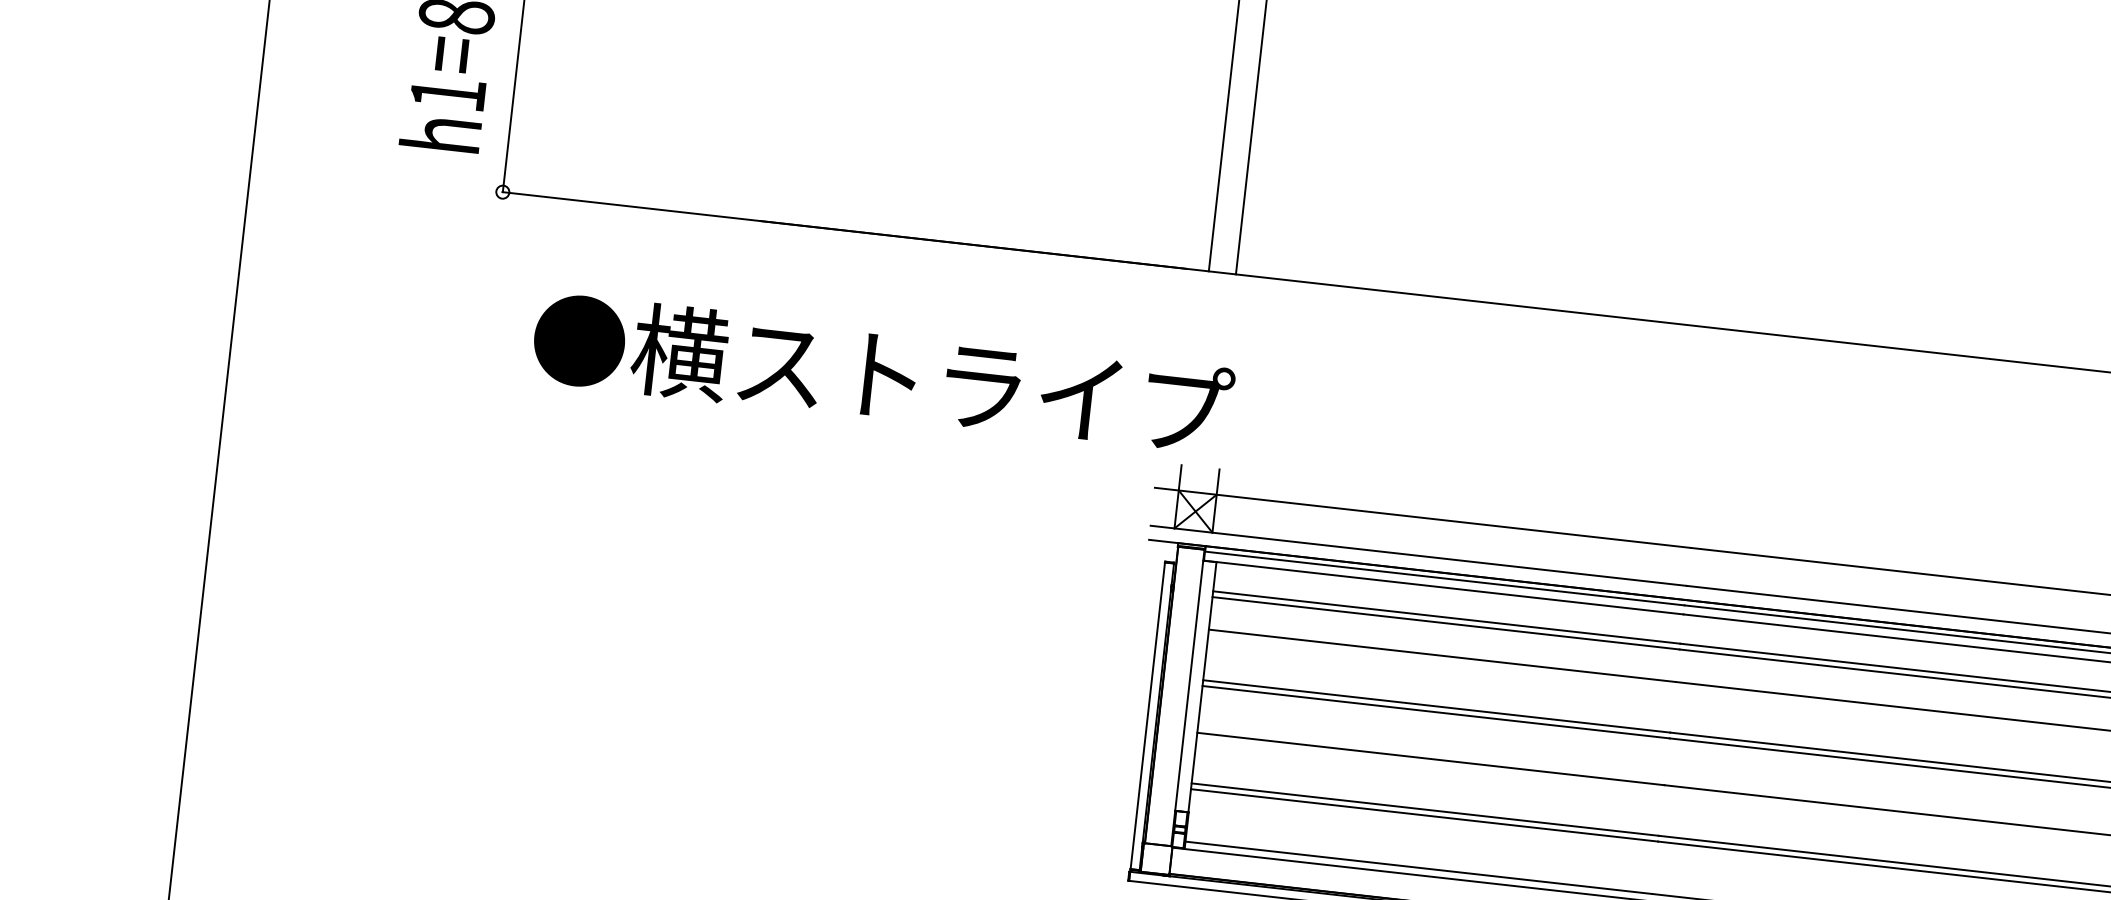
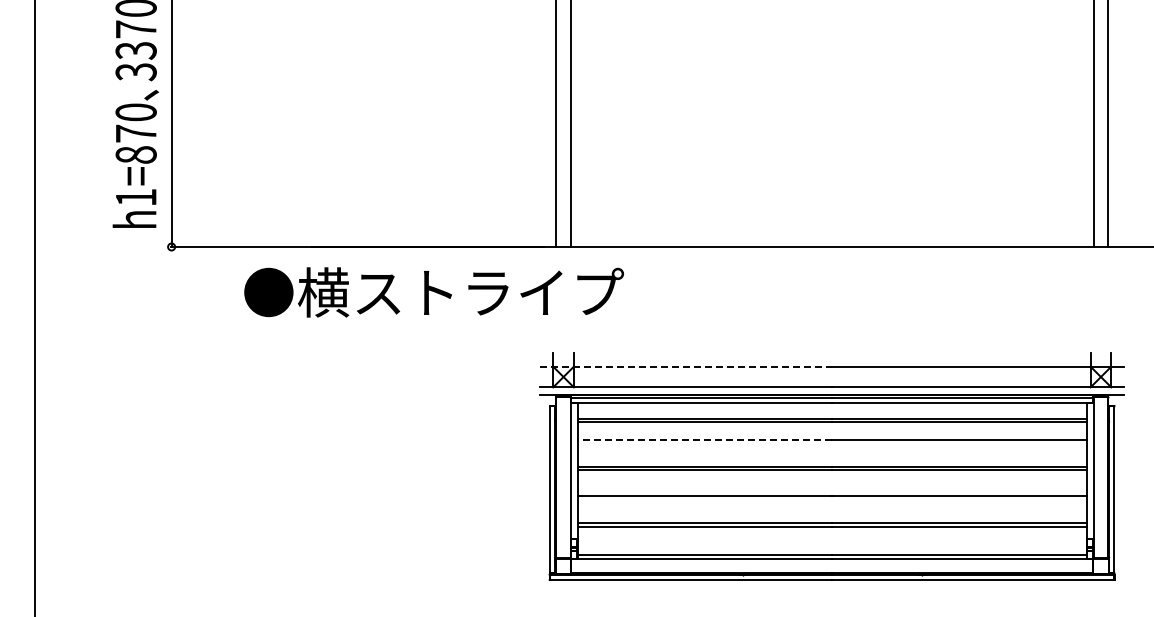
text: (881, 375) -> (433, 292), moved
line: (1423, 517) -> (686, 366), solid -> dashed
line: (1441, 655) -> (704, 439), solid -> dashed

